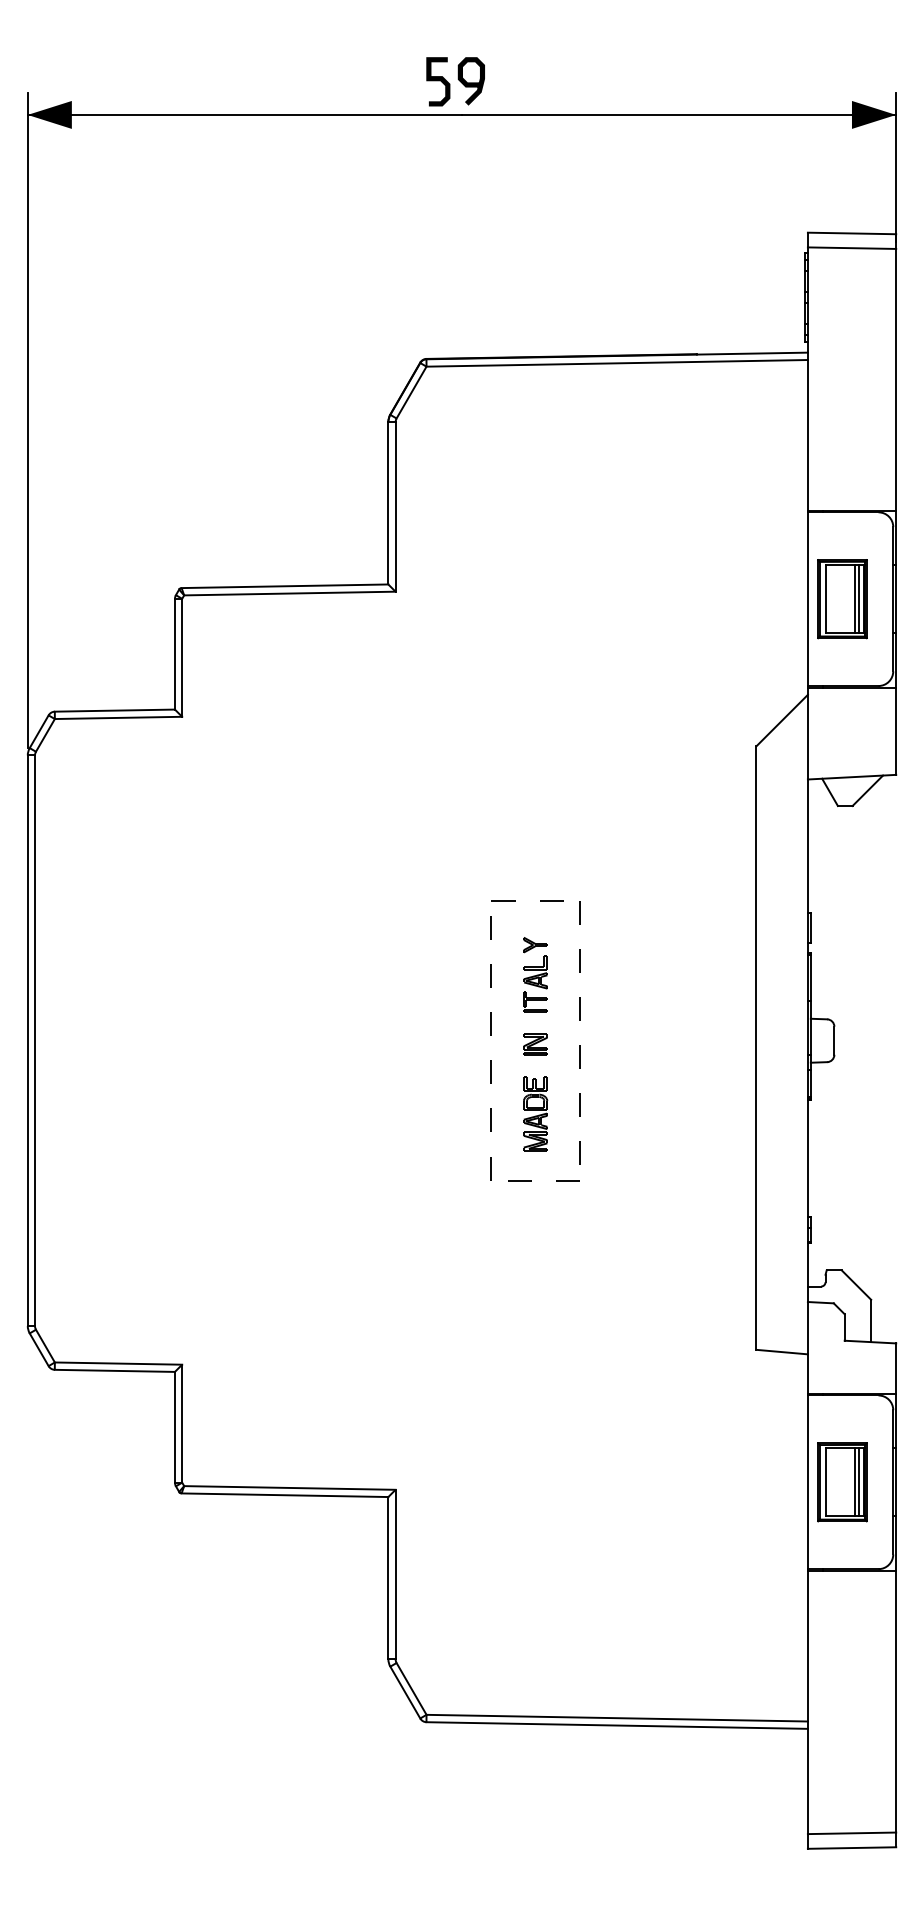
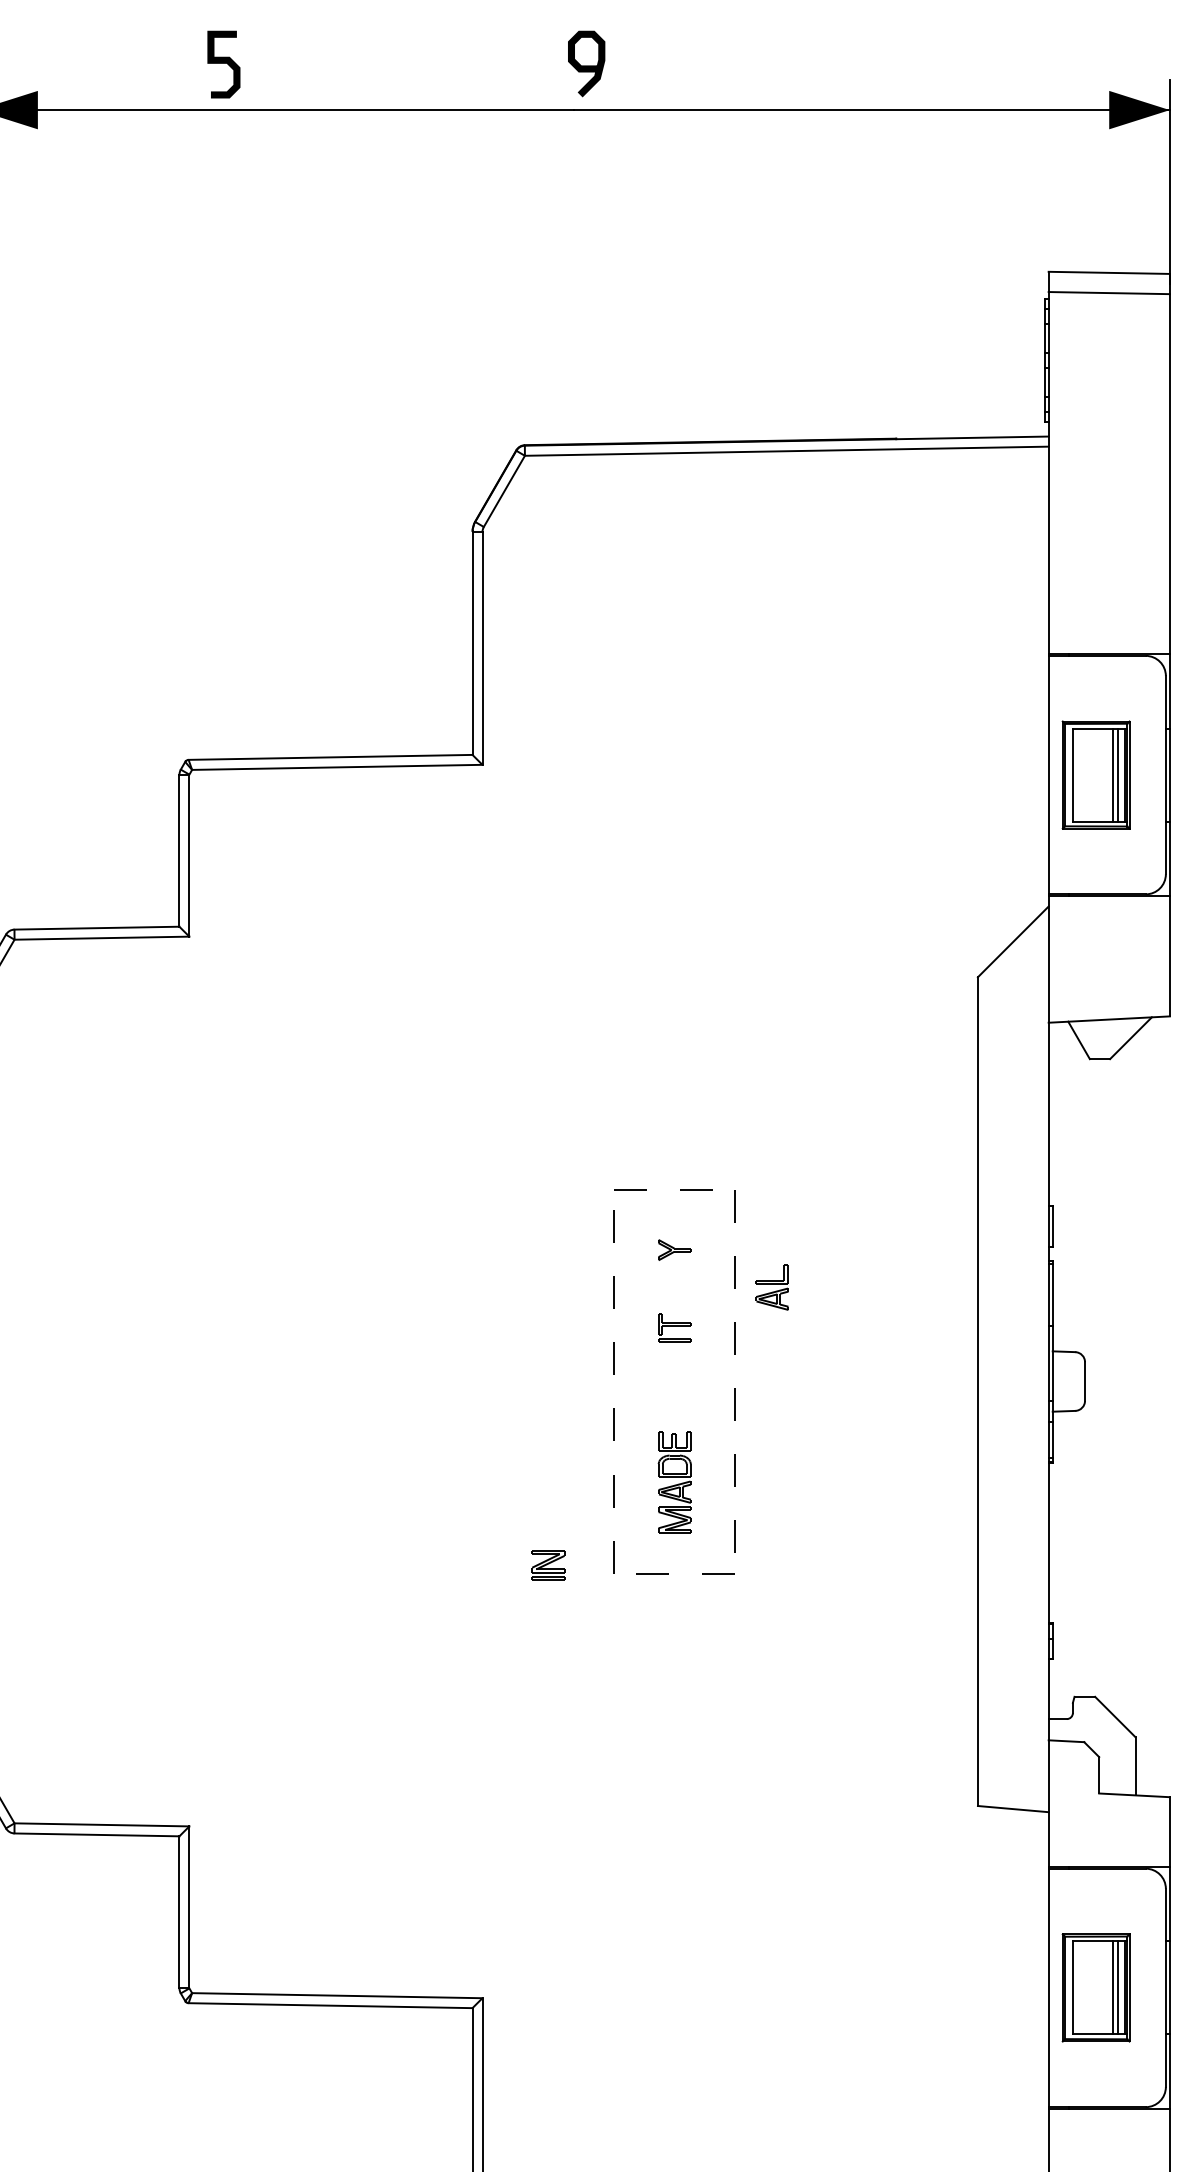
curve: (438, 81) -> (224, 64), moved
part: (535, 972) -> (772, 1287), moved
part: (535, 1044) -> (548, 1565), moved

